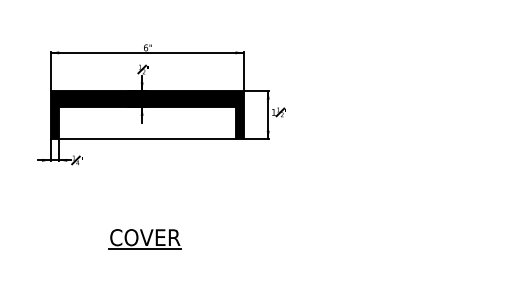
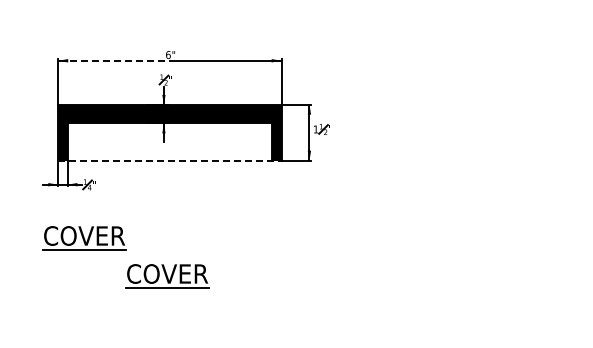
line: (100, 52) -> (115, 60), solid -> dashed
line: (146, 139) -> (169, 160), solid -> dashed
part: (73, 206) -> (84, 238), added

